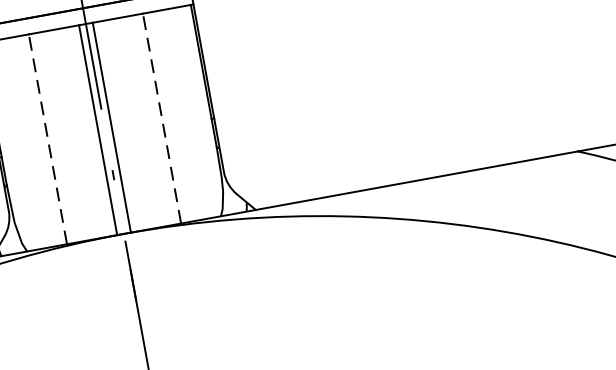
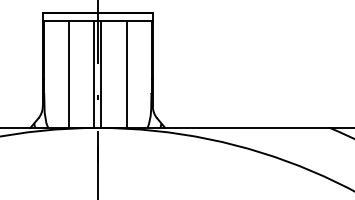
line: (163, 118) -> (127, 74), dashed -> solid
line: (47, 139) -> (68, 74), dashed -> solid

